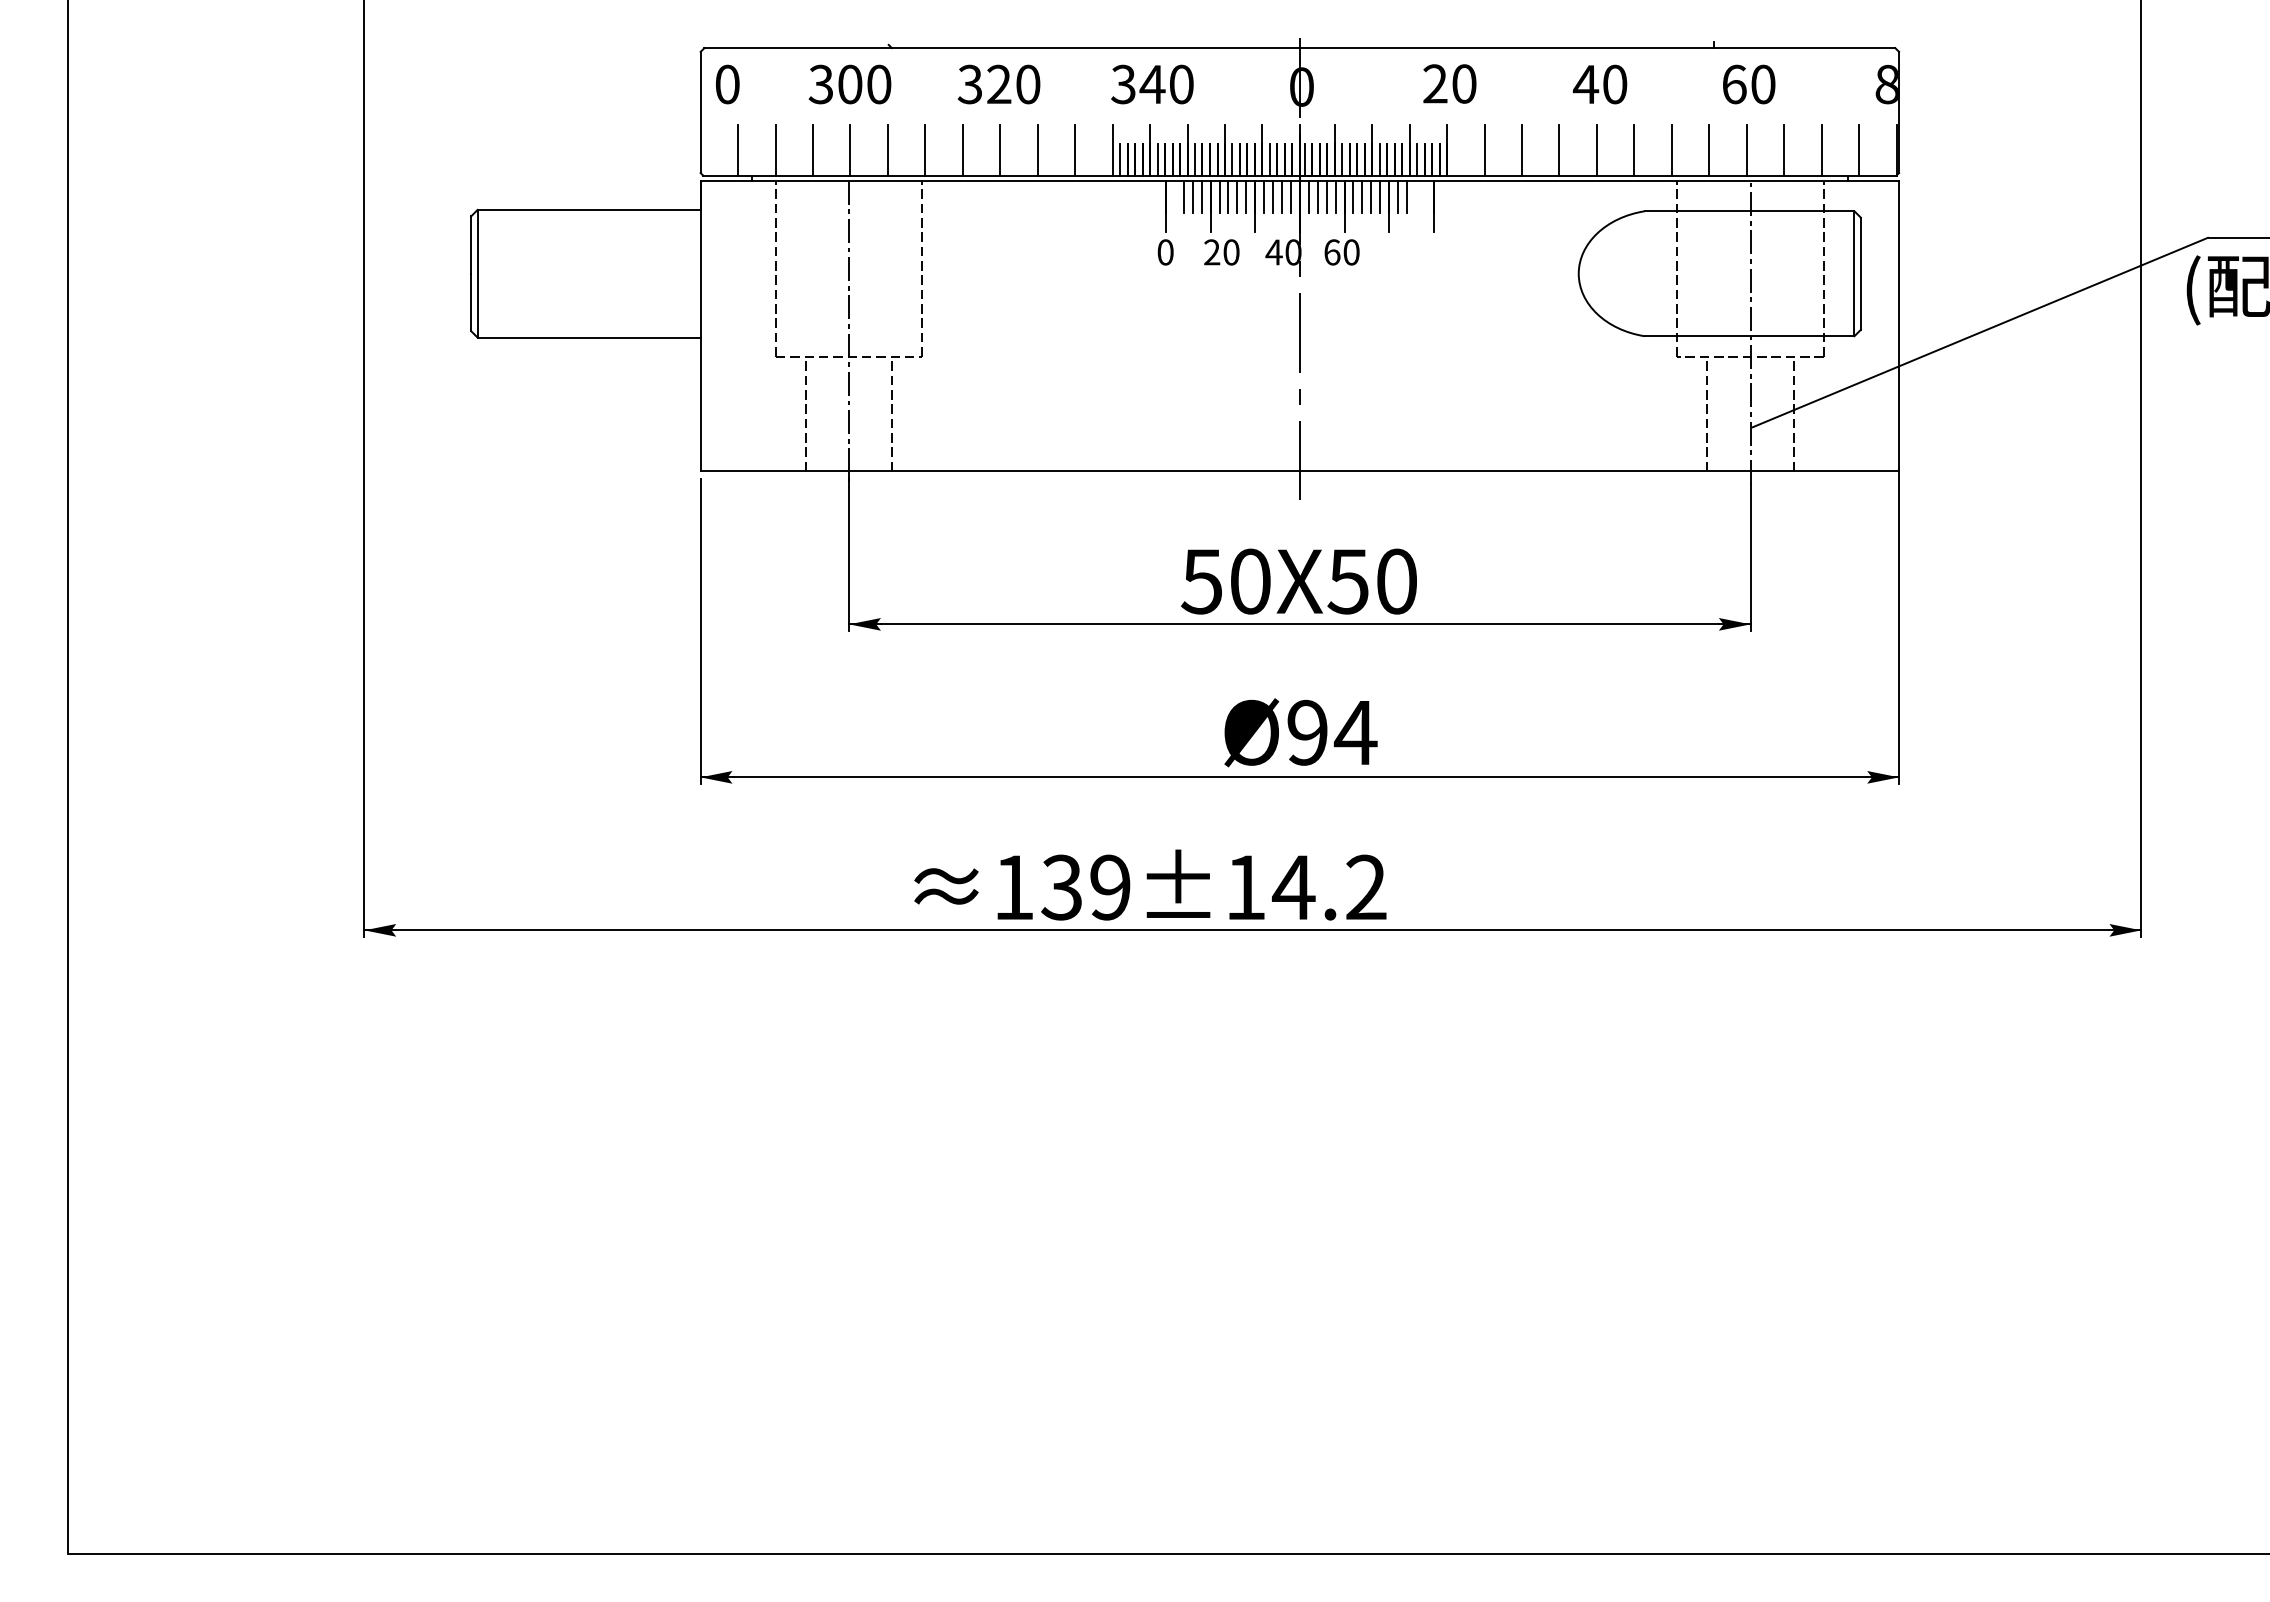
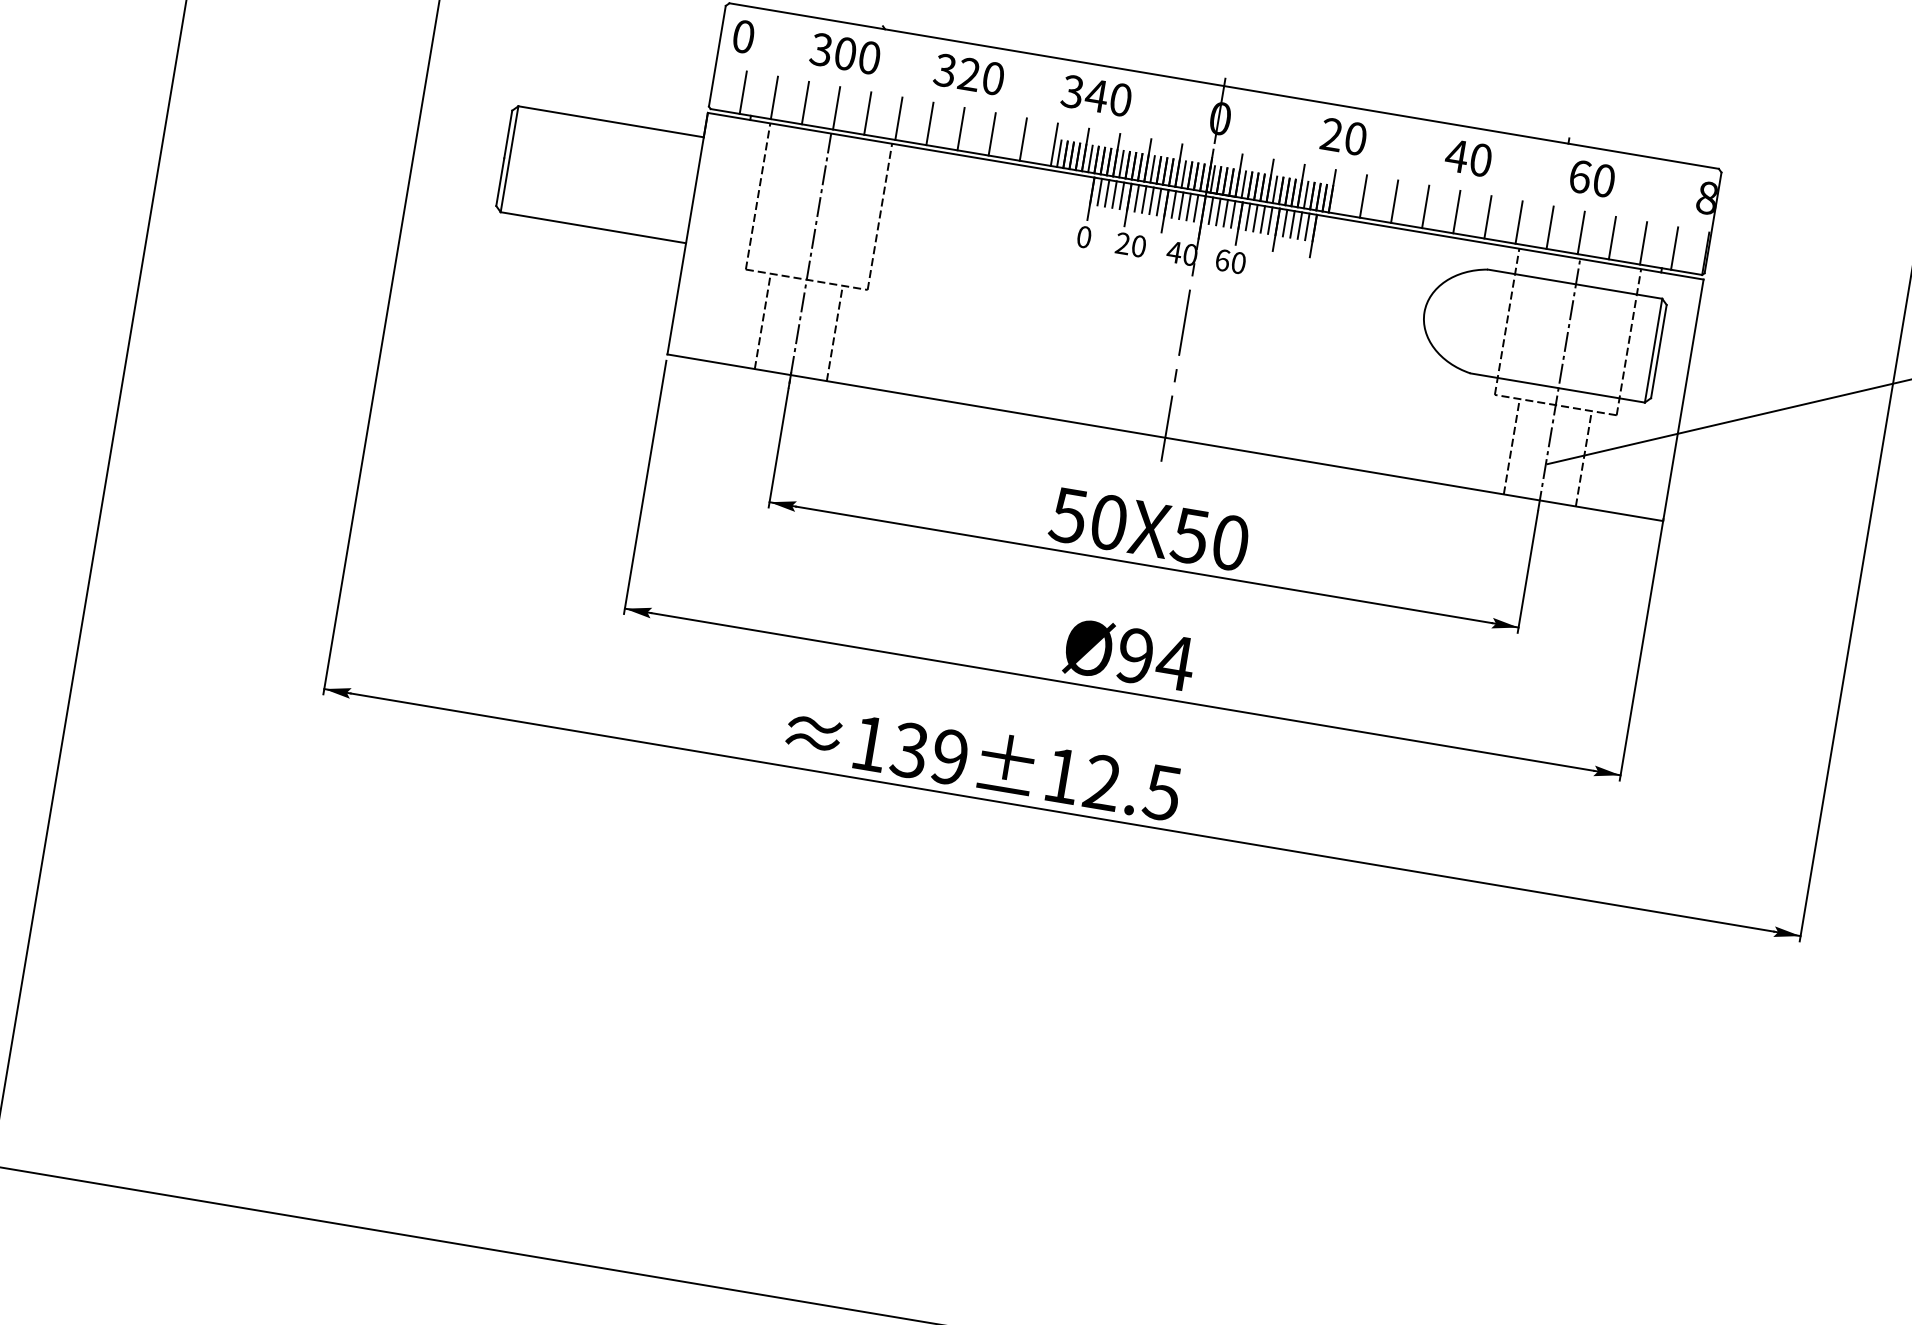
line: (1174, 196) -> (1099, 191), added
line: (1415, 196) -> (1299, 225), added
line: (1424, 196) -> (1307, 226), added
text: (1328, 887) -> (1131, 787), 139±14.2 -> 139±12.5

